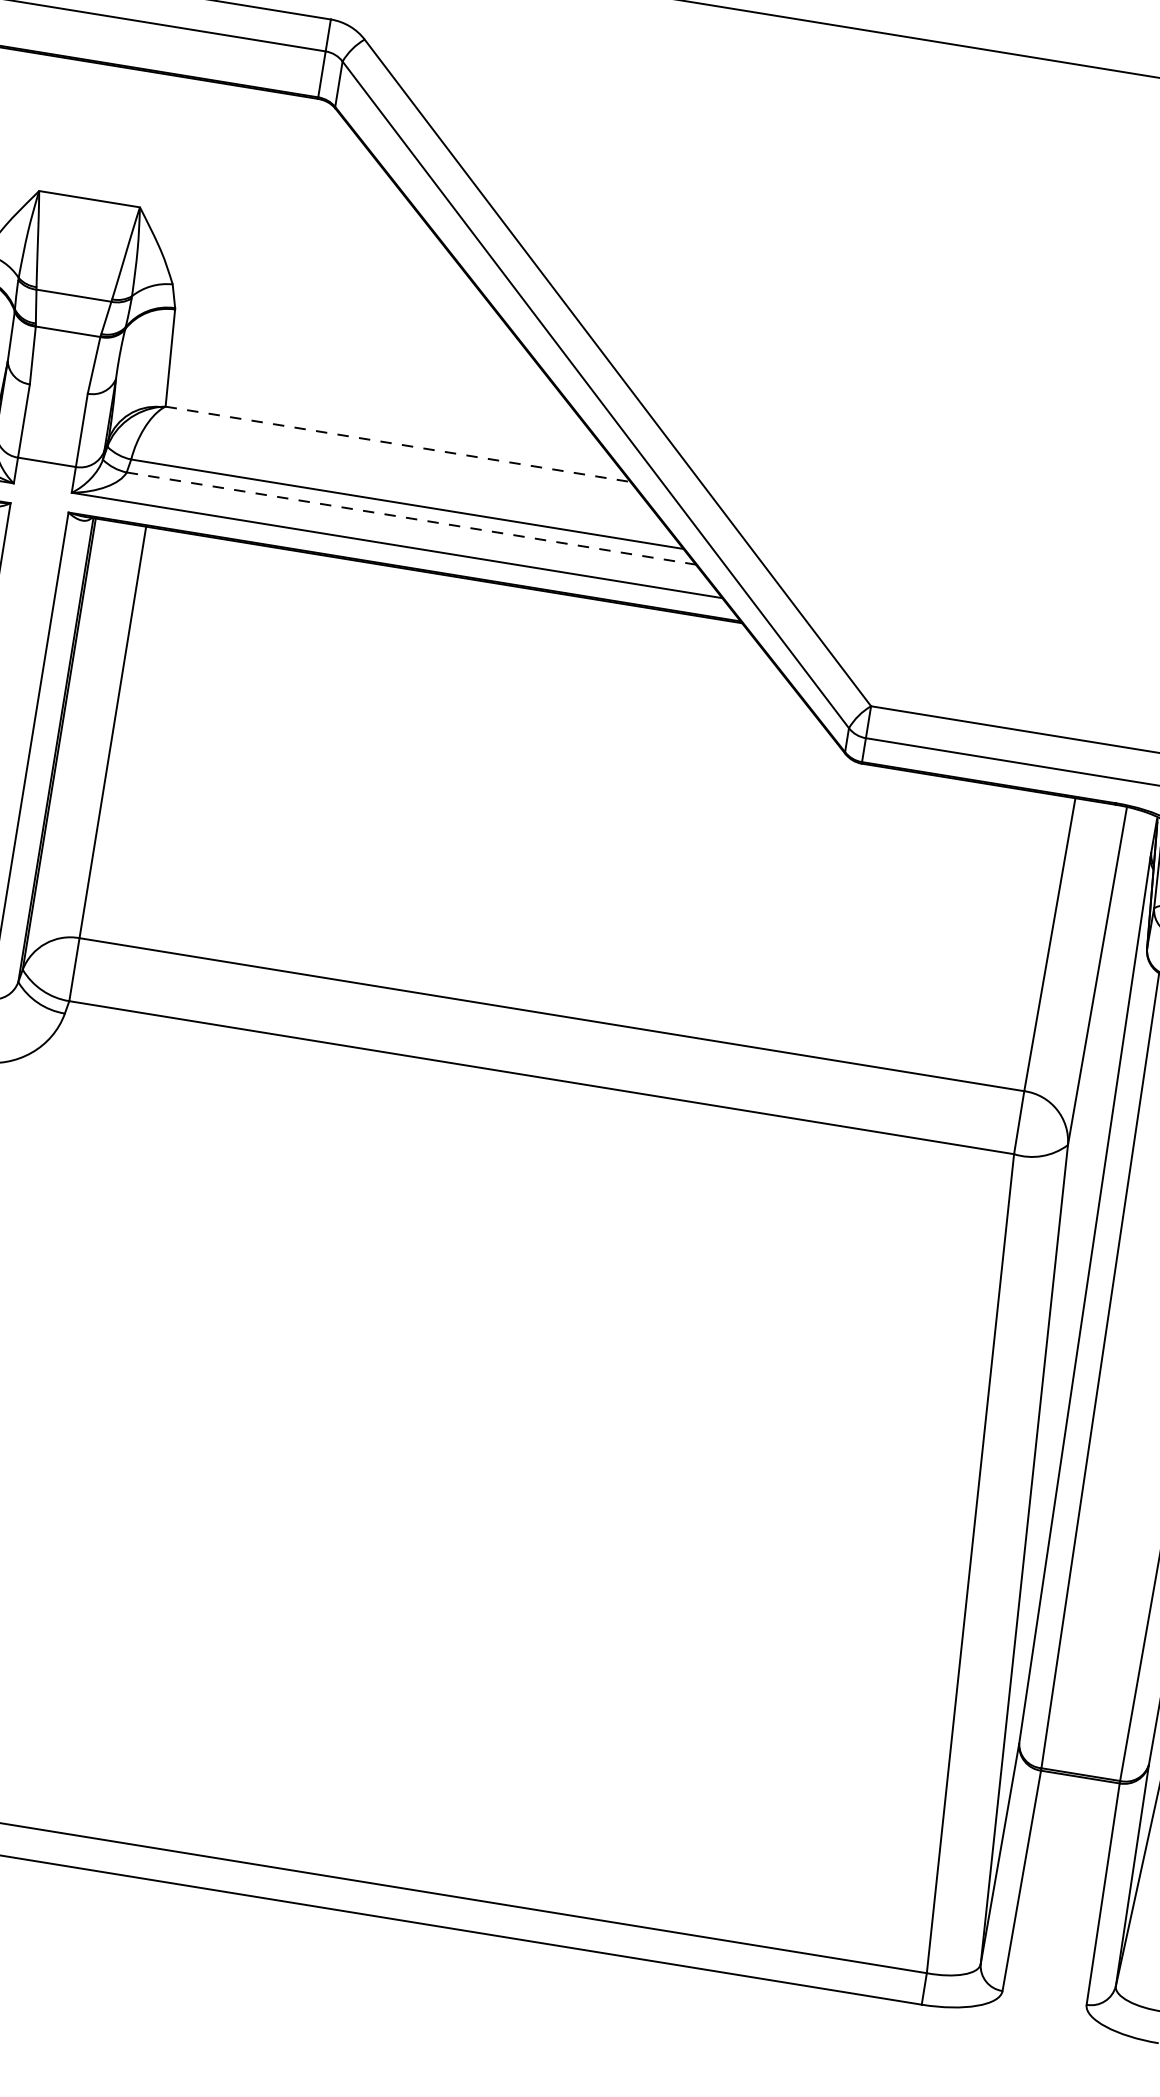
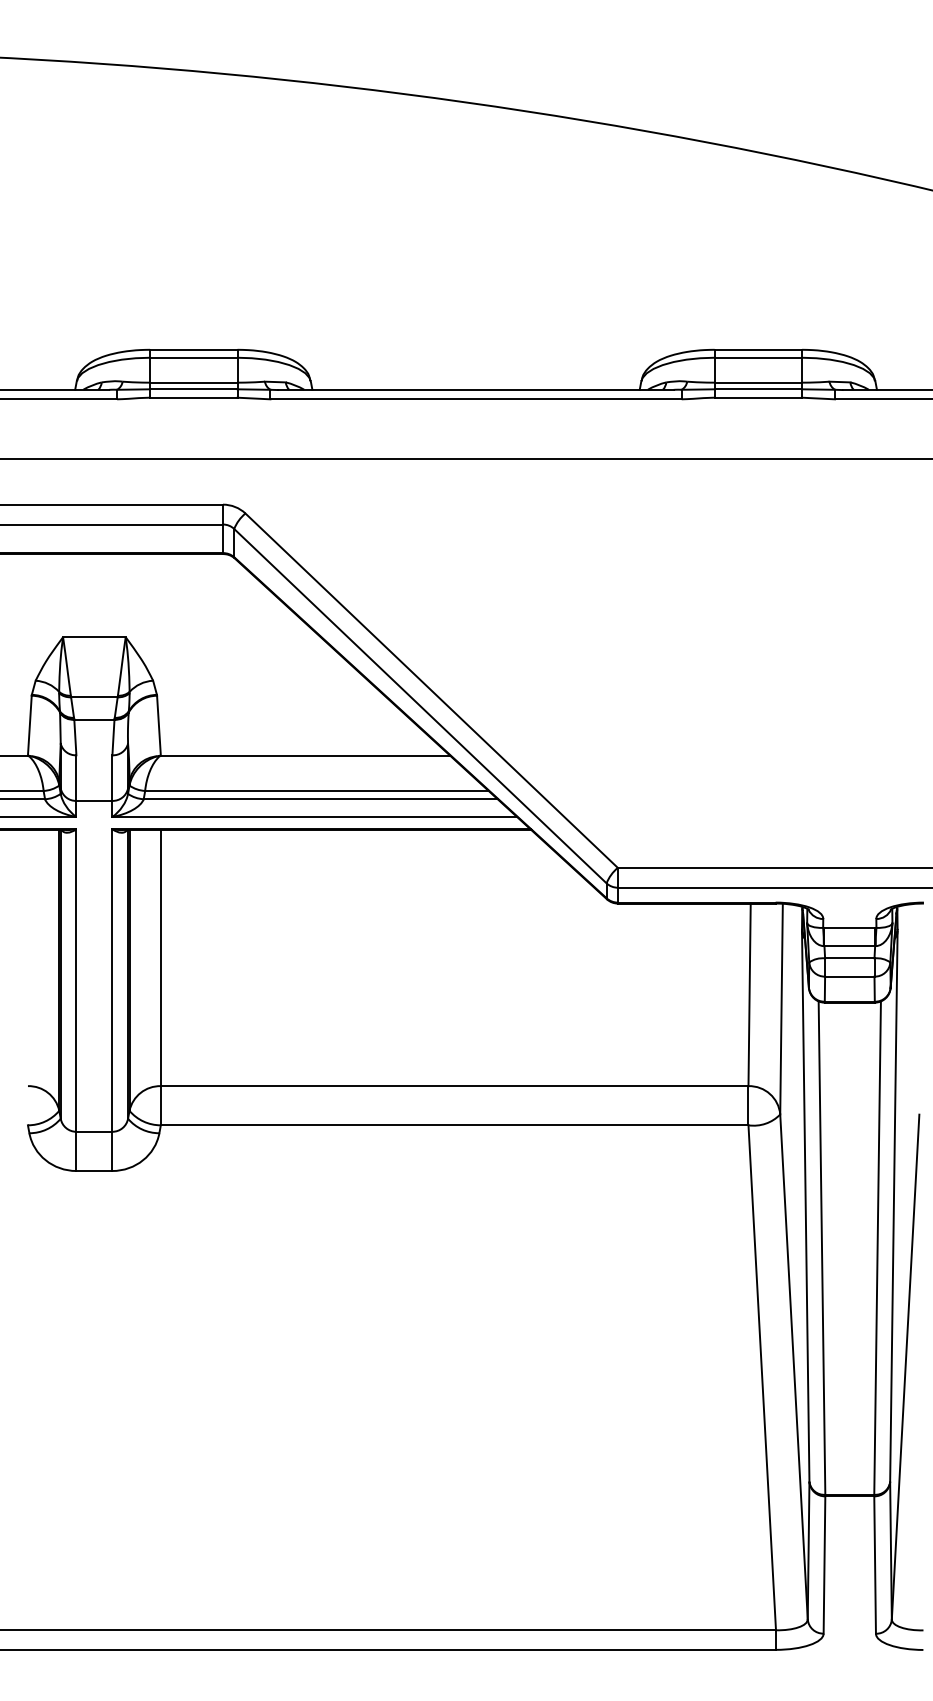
line: (398, 444) -> (305, 755), dashed -> solid
line: (410, 518) -> (320, 799), dashed -> solid

